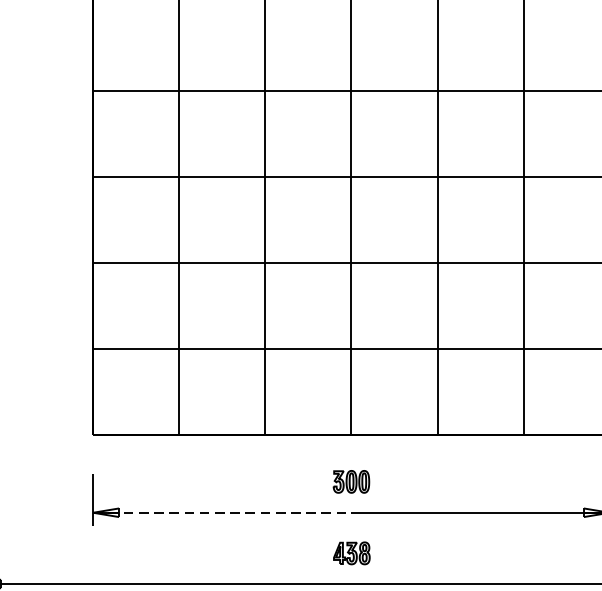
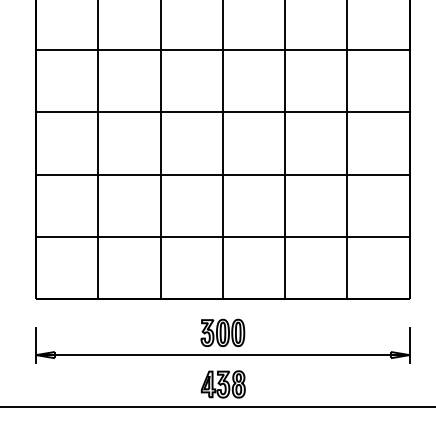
part: (350, 481) -> (222, 332), size x1.67
line: (223, 513) -> (130, 355), dashed -> solid
part: (350, 553) -> (222, 384), size x1.67

